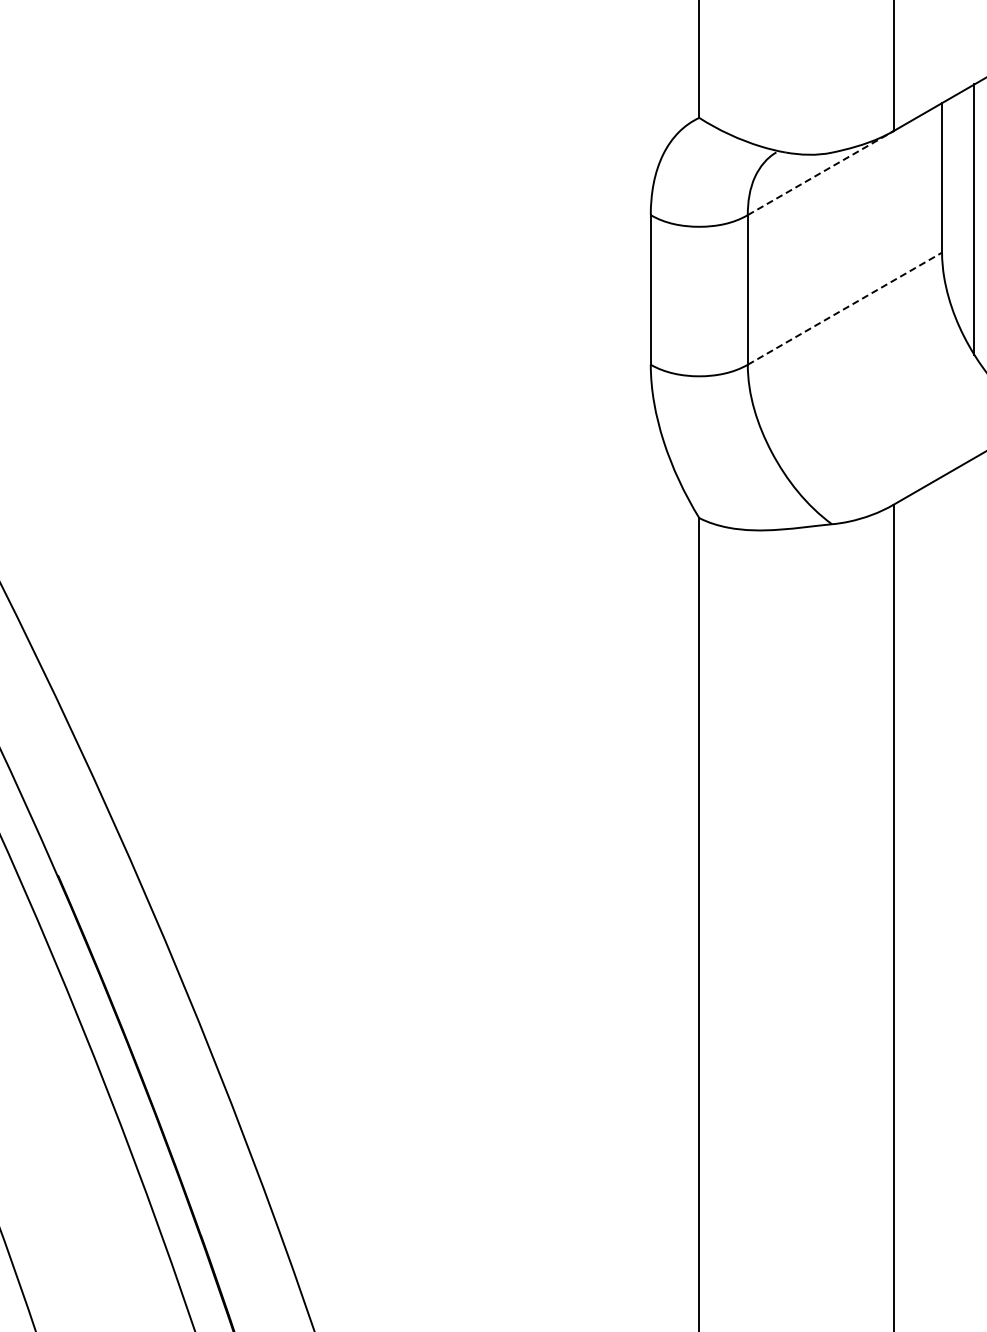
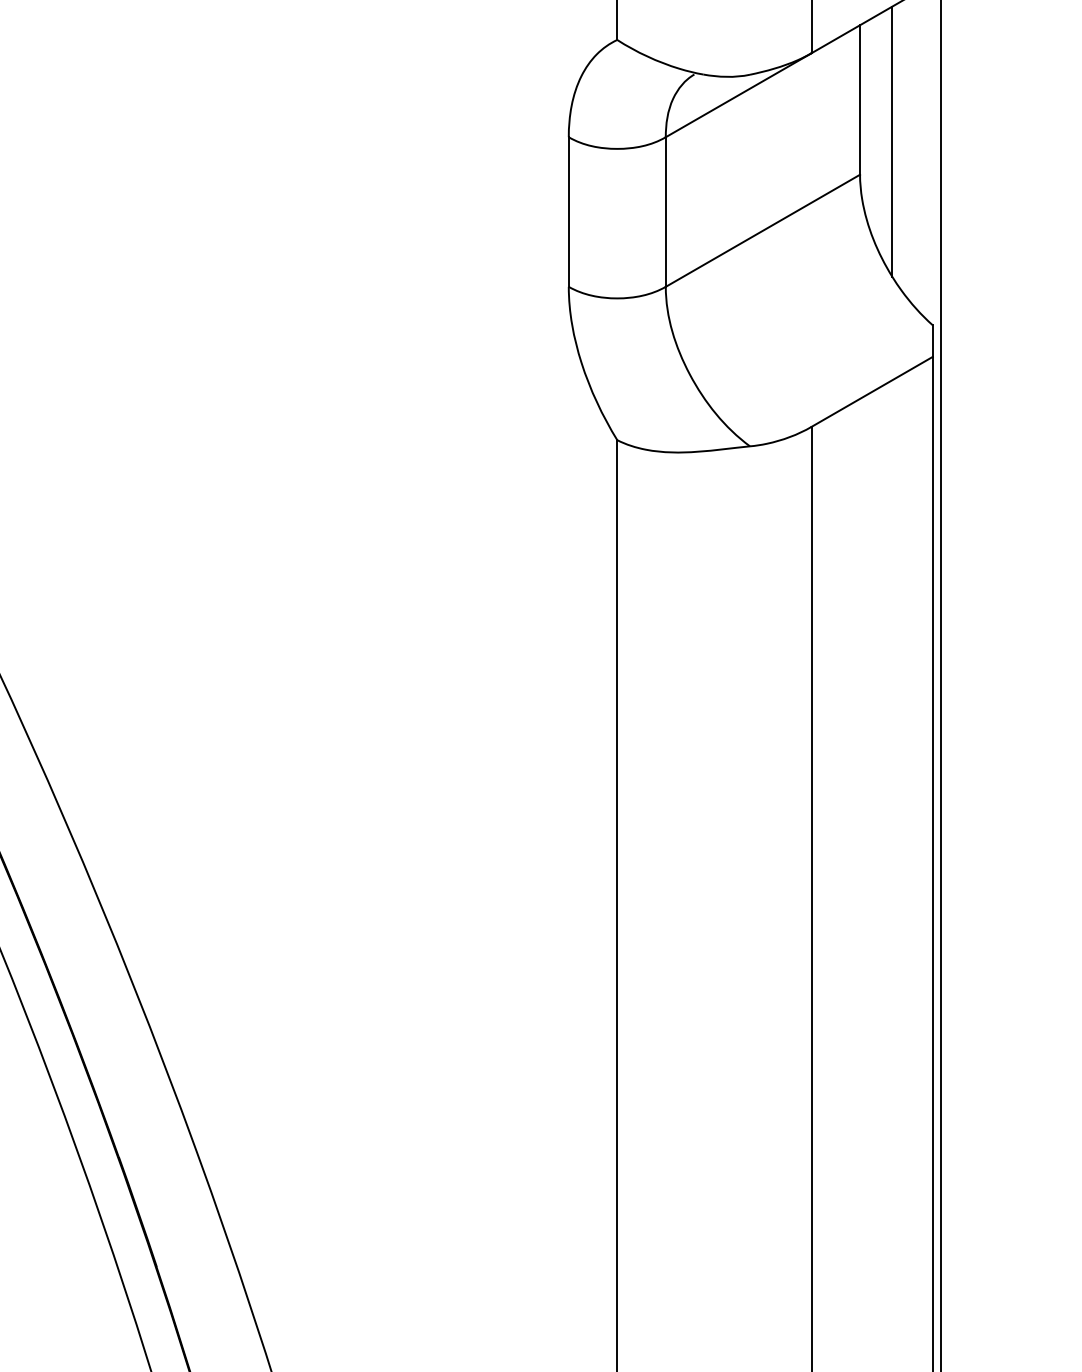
line: (821, 173) -> (739, 95), dashed -> solid
line: (845, 308) -> (763, 230), dashed -> solid

